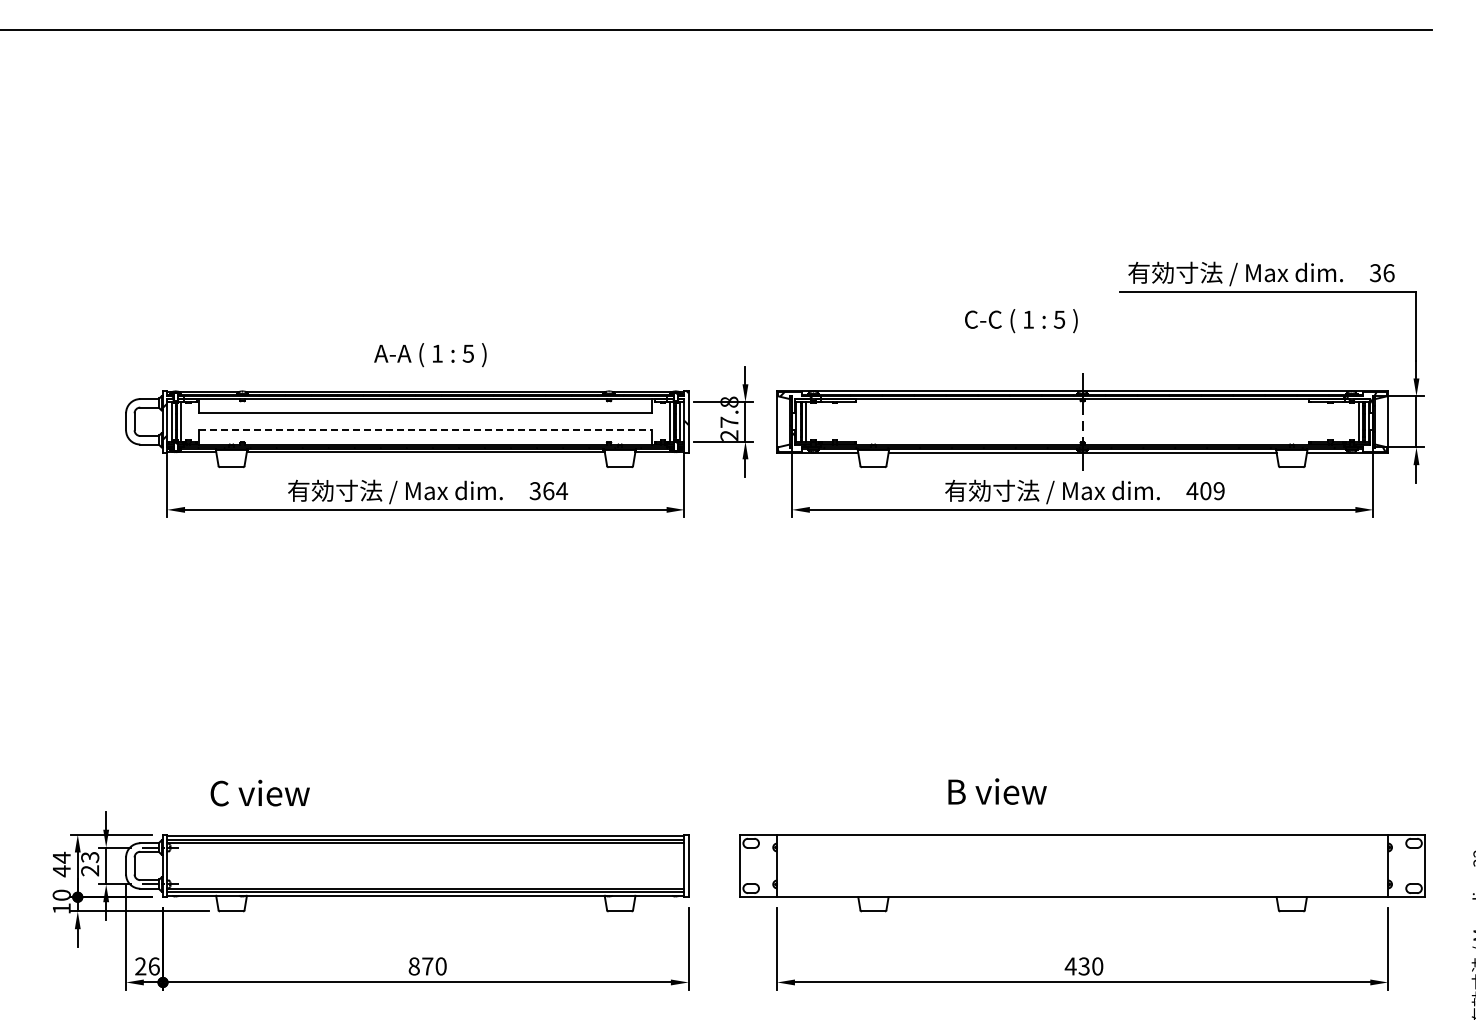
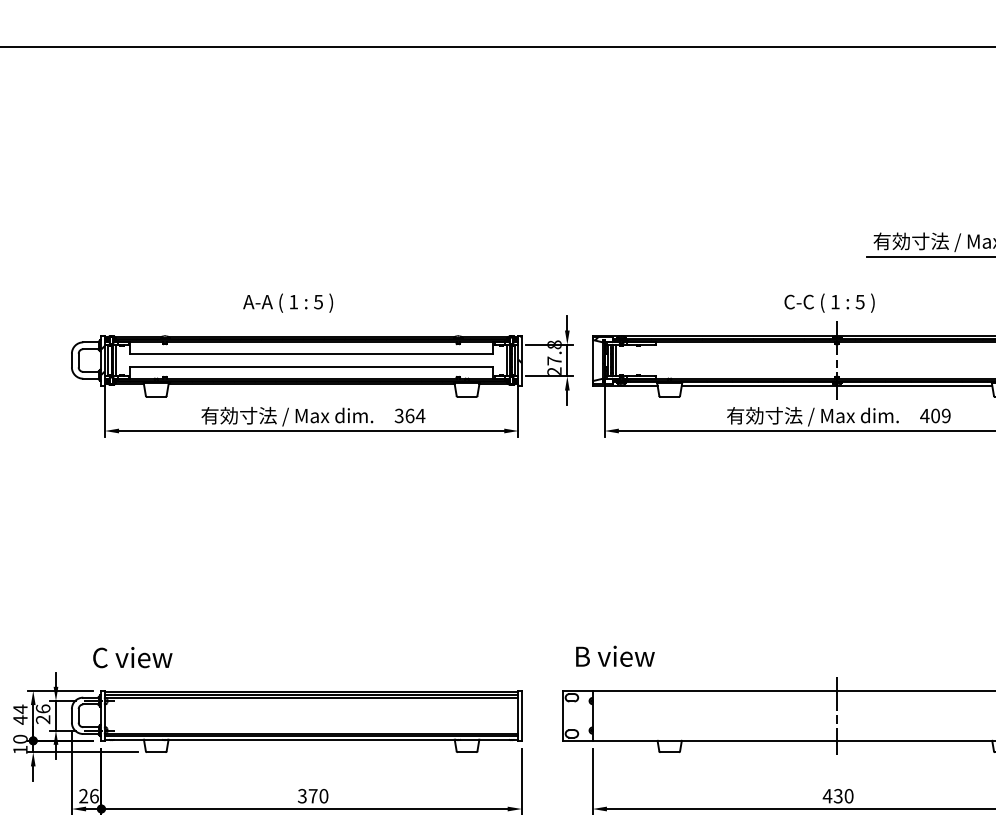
text: (1021, 321) -> (829, 303), moved
text: (430, 355) -> (288, 303), moved
line: (425, 430) -> (311, 367), dashed -> solid
text: (997, 791) -> (615, 656), moved
text: (259, 792) -> (132, 657), moved
text: (90, 857) -> (43, 709), 23 -> 26
line: (1082, 865) -> (836, 715), added
text: (413, 966) -> (301, 796), 870 -> 370

